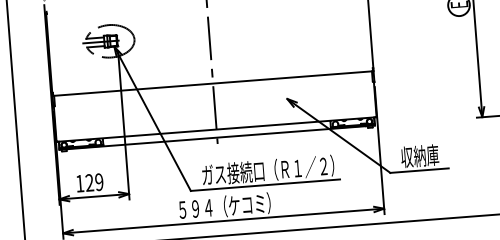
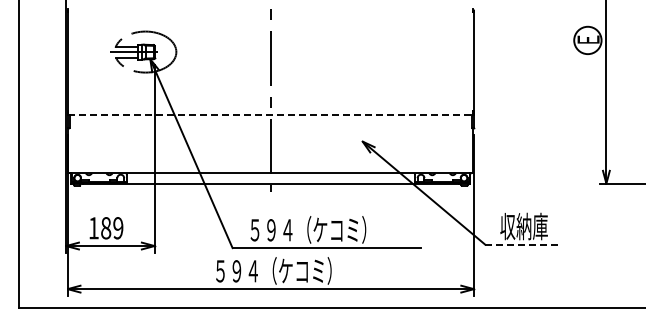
line: (213, 83) -> (271, 115), solid -> dashed
text: (267, 170) -> (331, 229), ガス接続口（Ｒ１／２） -> ５９４（ケコミ）
line: (419, 170) -> (522, 244), solid -> dashed
text: (90, 183) -> (106, 228), 129 -> 189

